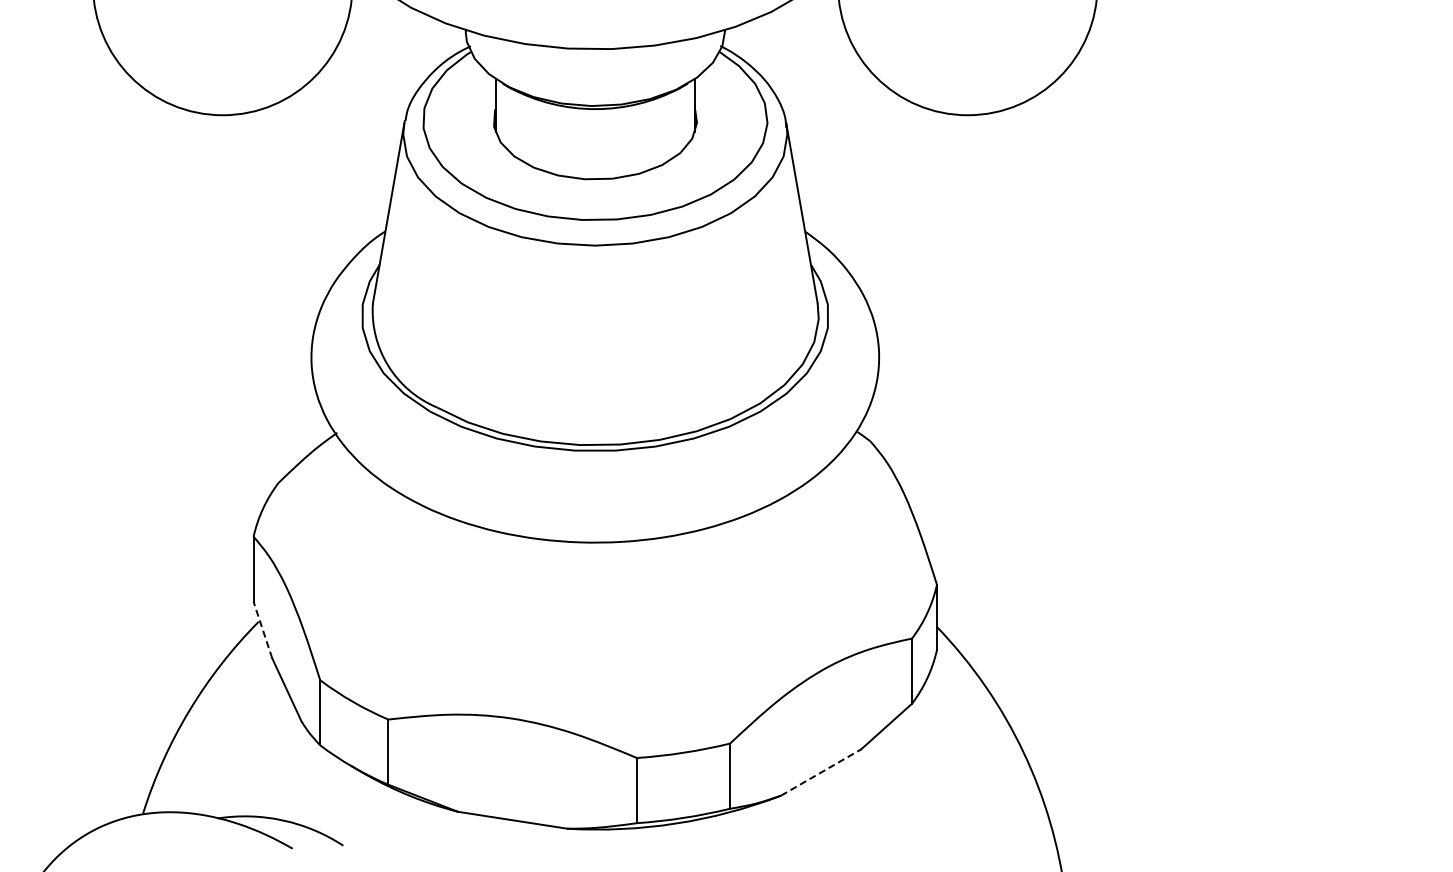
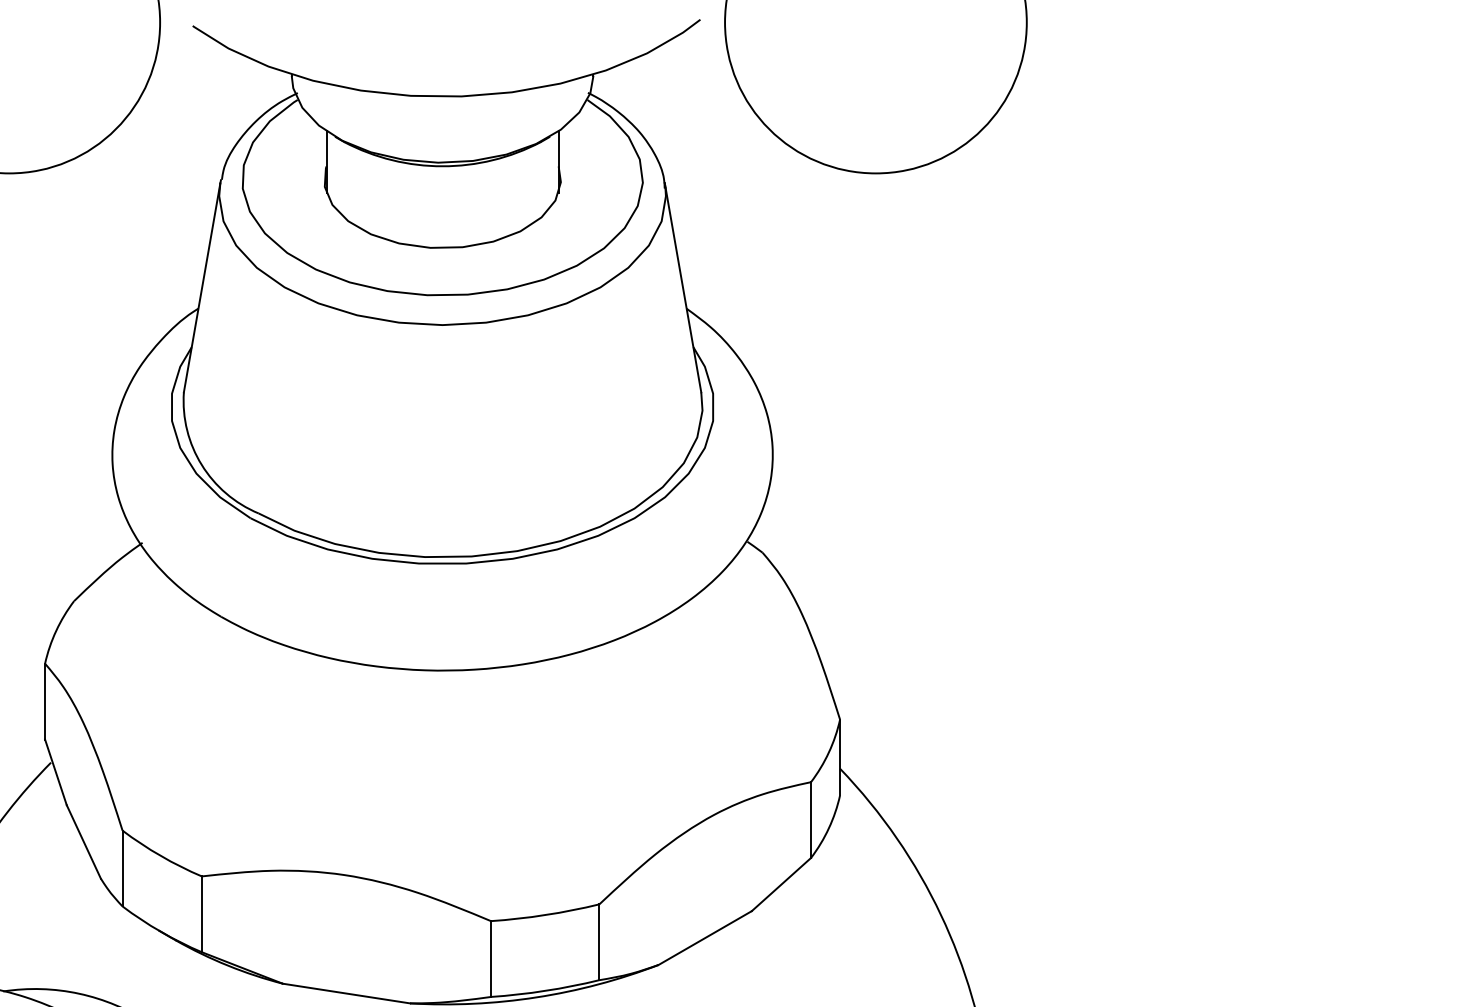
line: (262, 630) -> (55, 772), dashed -> solid
line: (821, 772) -> (705, 937), dashed -> solid

